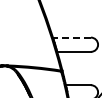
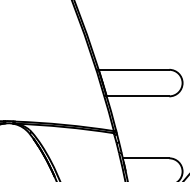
line: (71, 37) -> (133, 69), dashed -> solid

